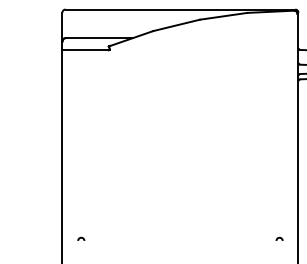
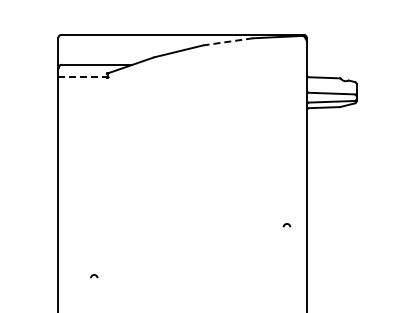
line: (223, 15) -> (227, 41), solid -> dashed
line: (86, 50) -> (83, 77), solid -> dashed
arc: (81, 238) -> (94, 275), moved
arc: (279, 238) -> (286, 224), moved

